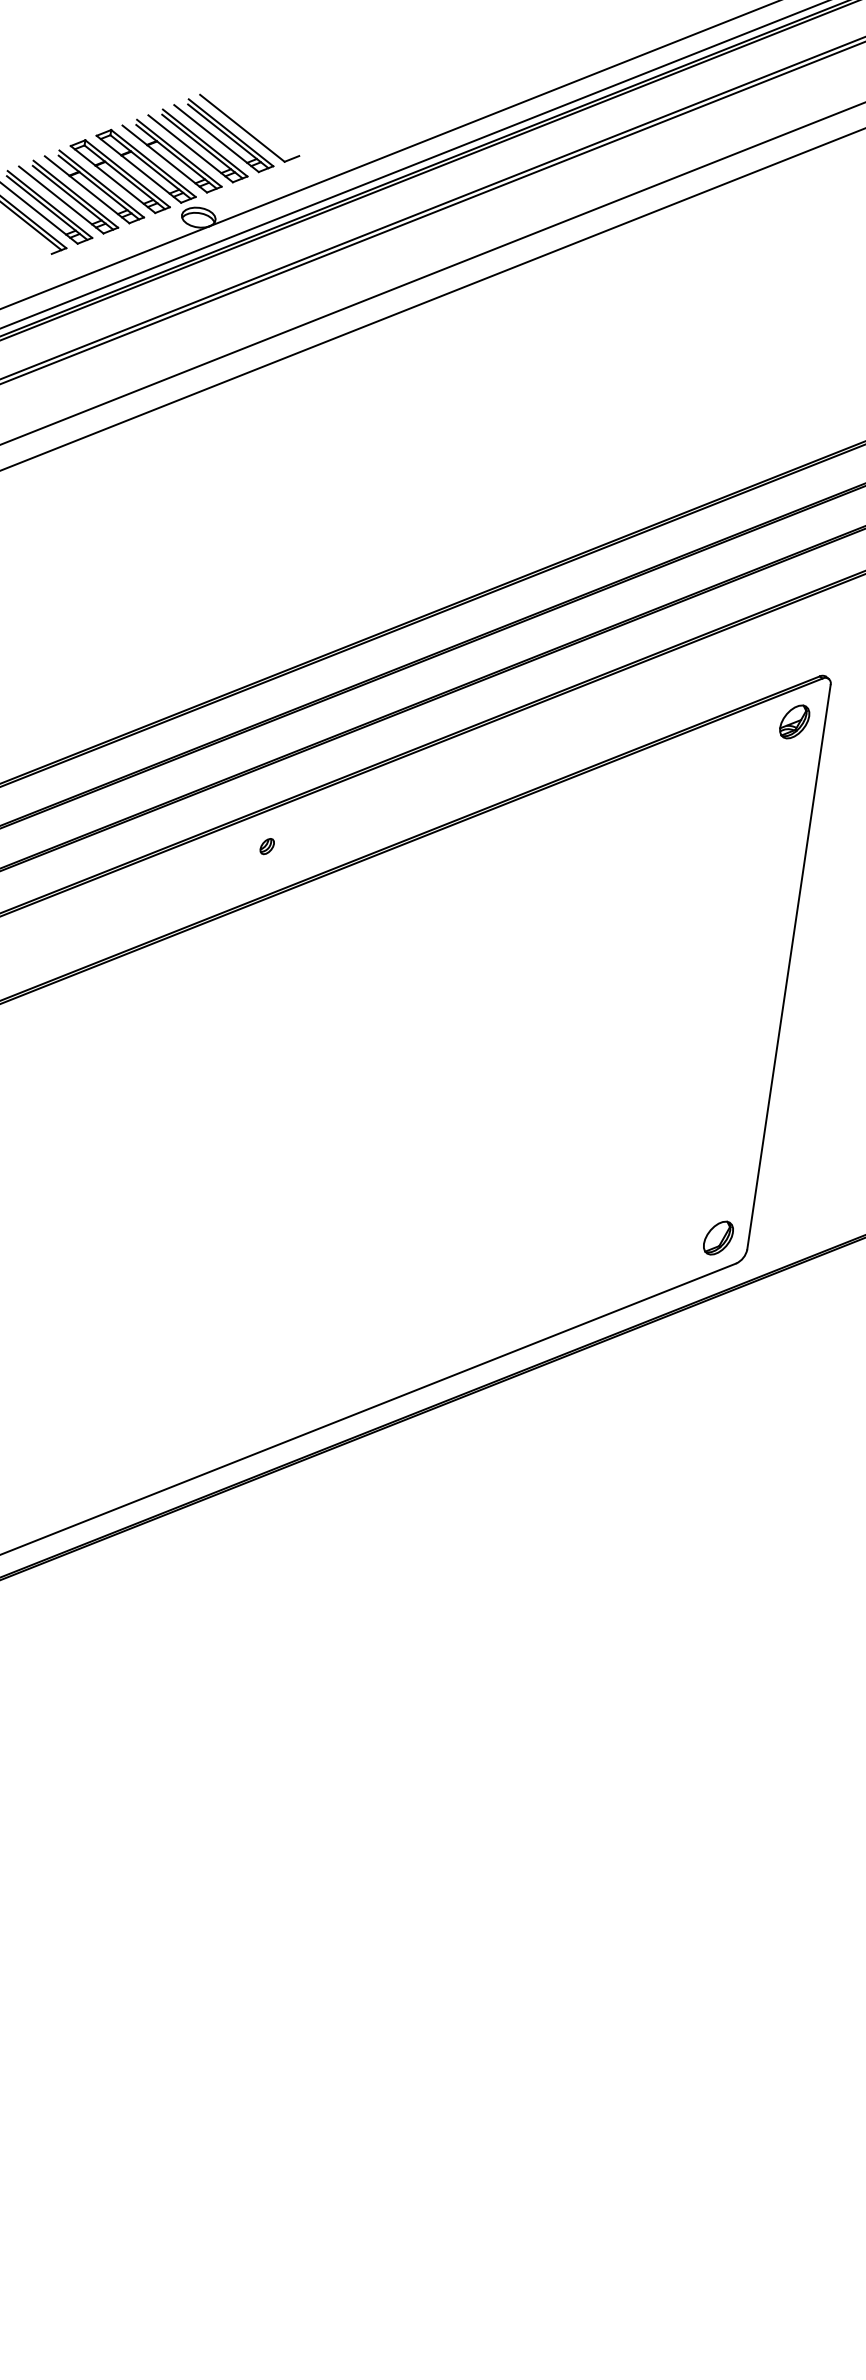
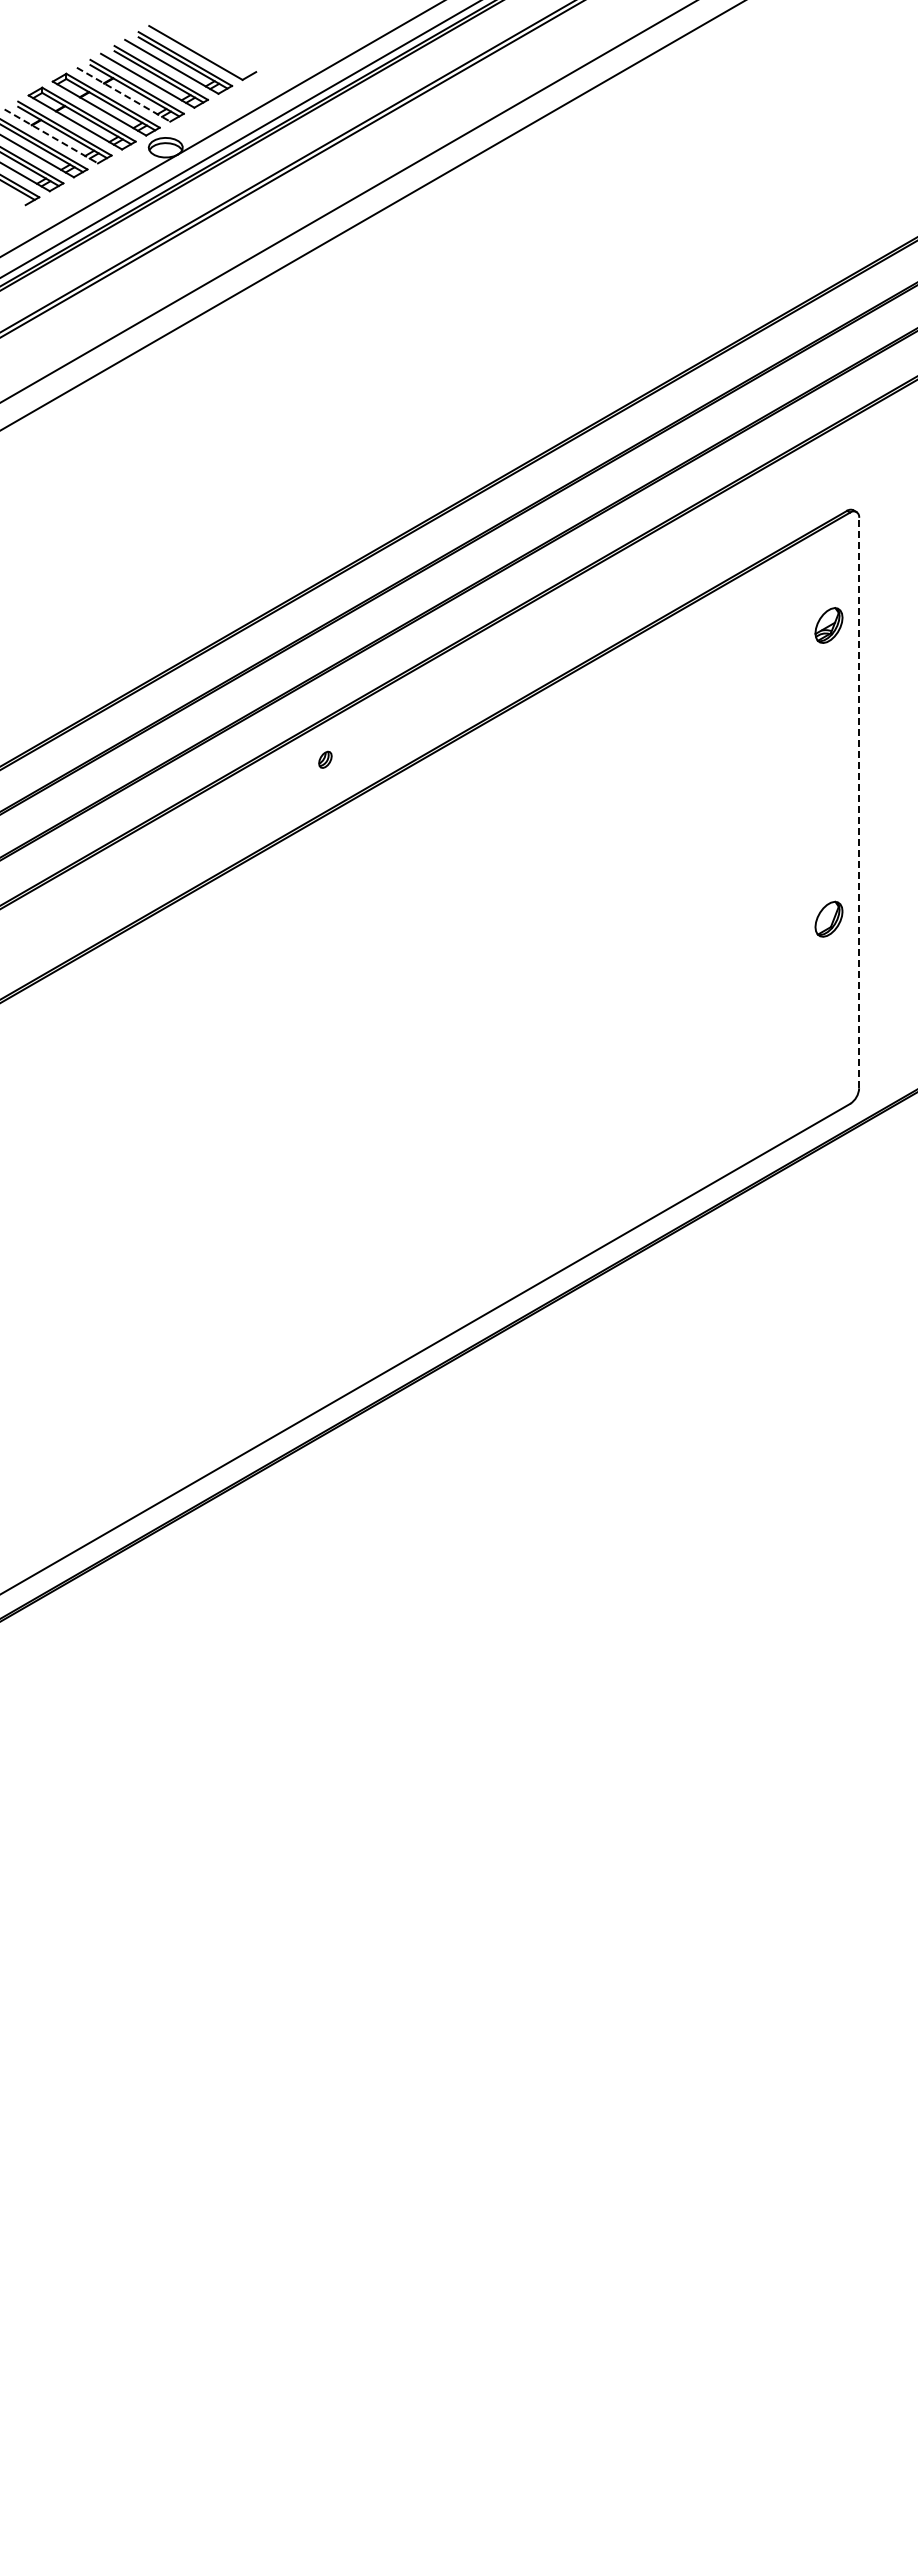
line: (164, 158) -> (123, 94), solid -> dashed
line: (87, 189) -> (51, 136), solid -> dashed
part: (794, 721) -> (828, 625), moved
line: (789, 966) -> (859, 802), solid -> dashed
part: (718, 1237) -> (828, 918), moved

